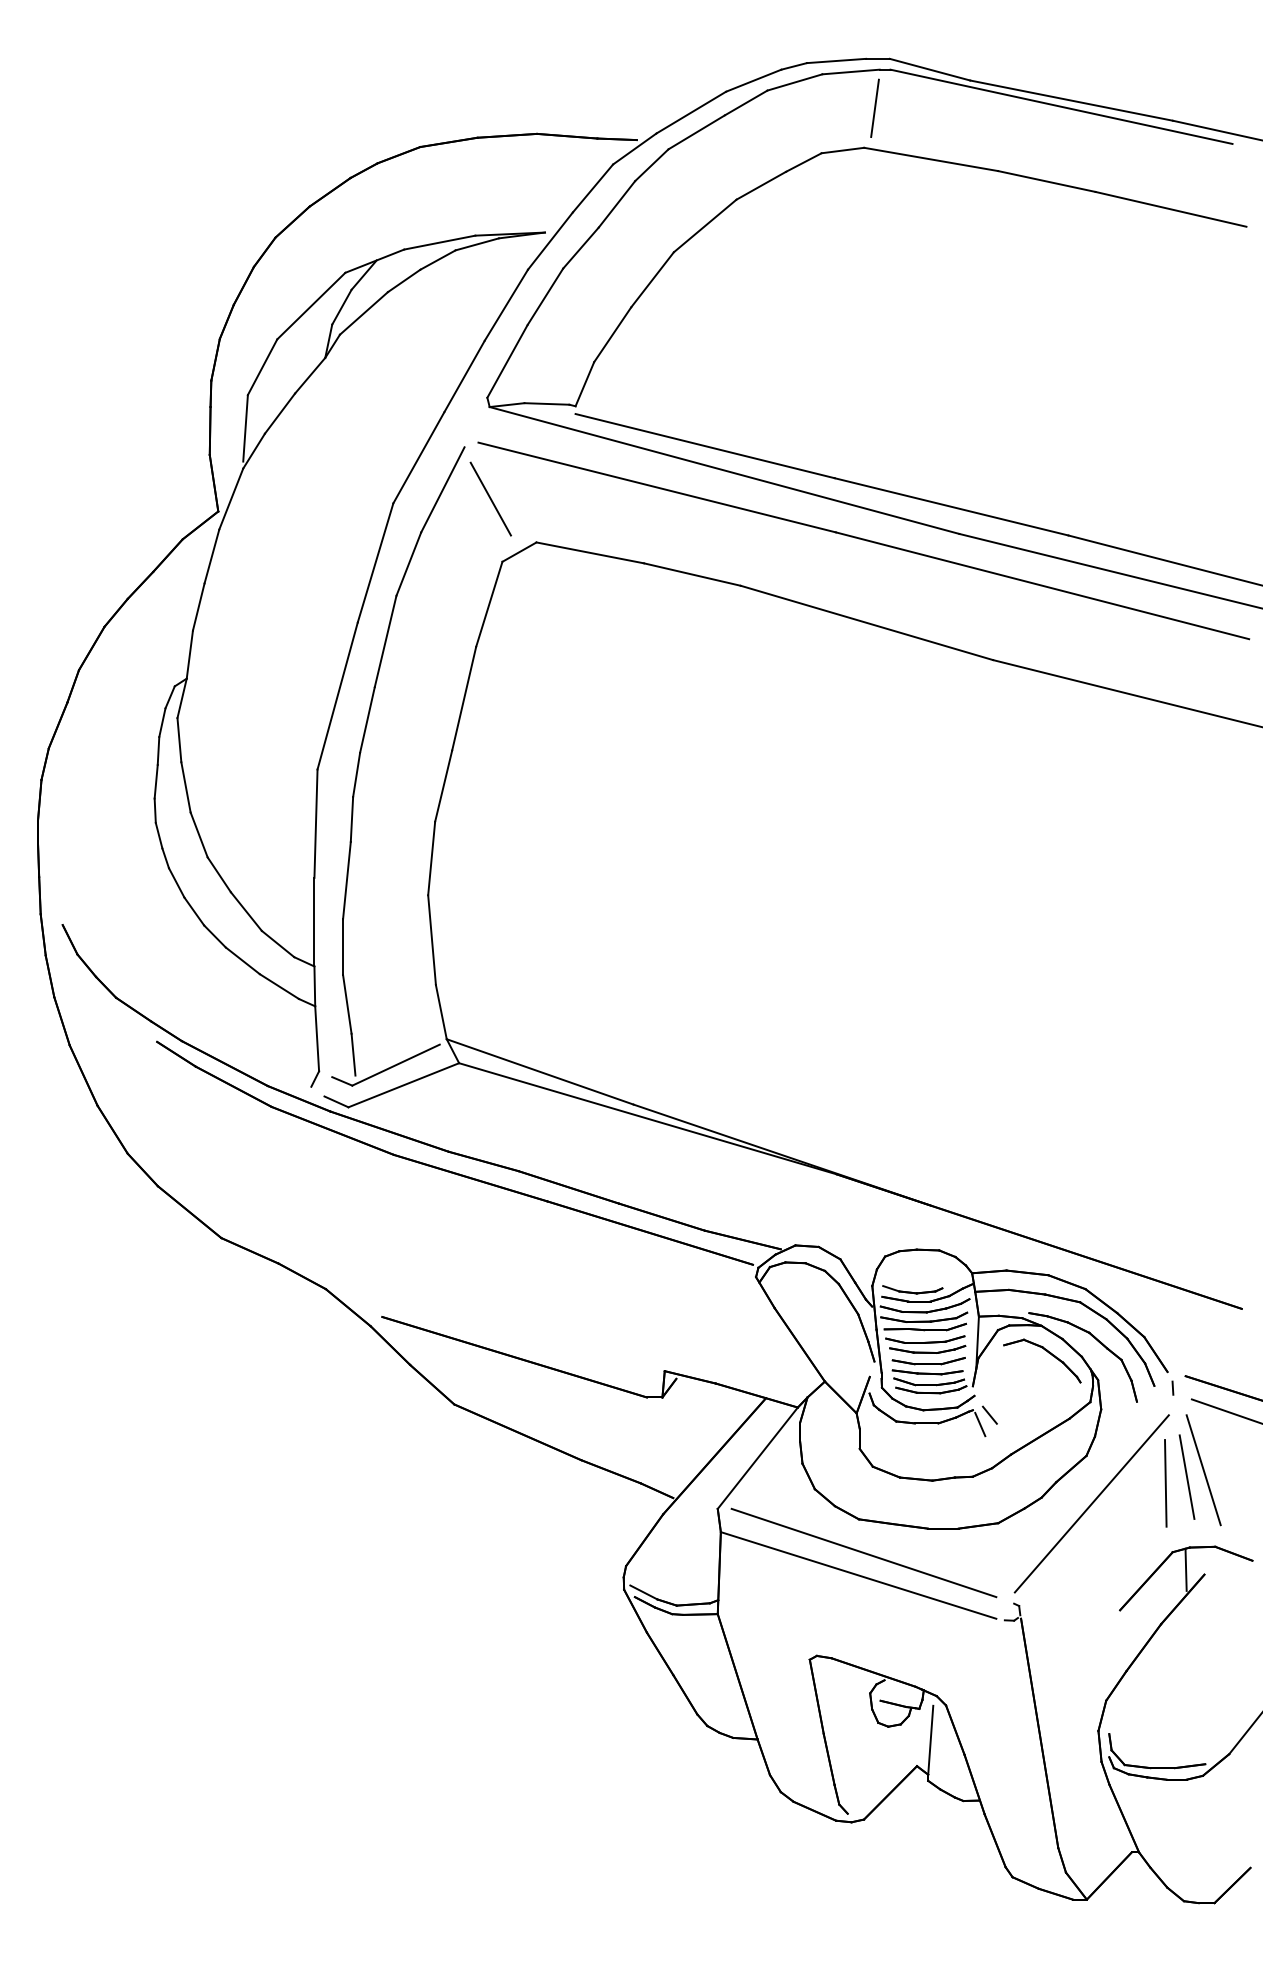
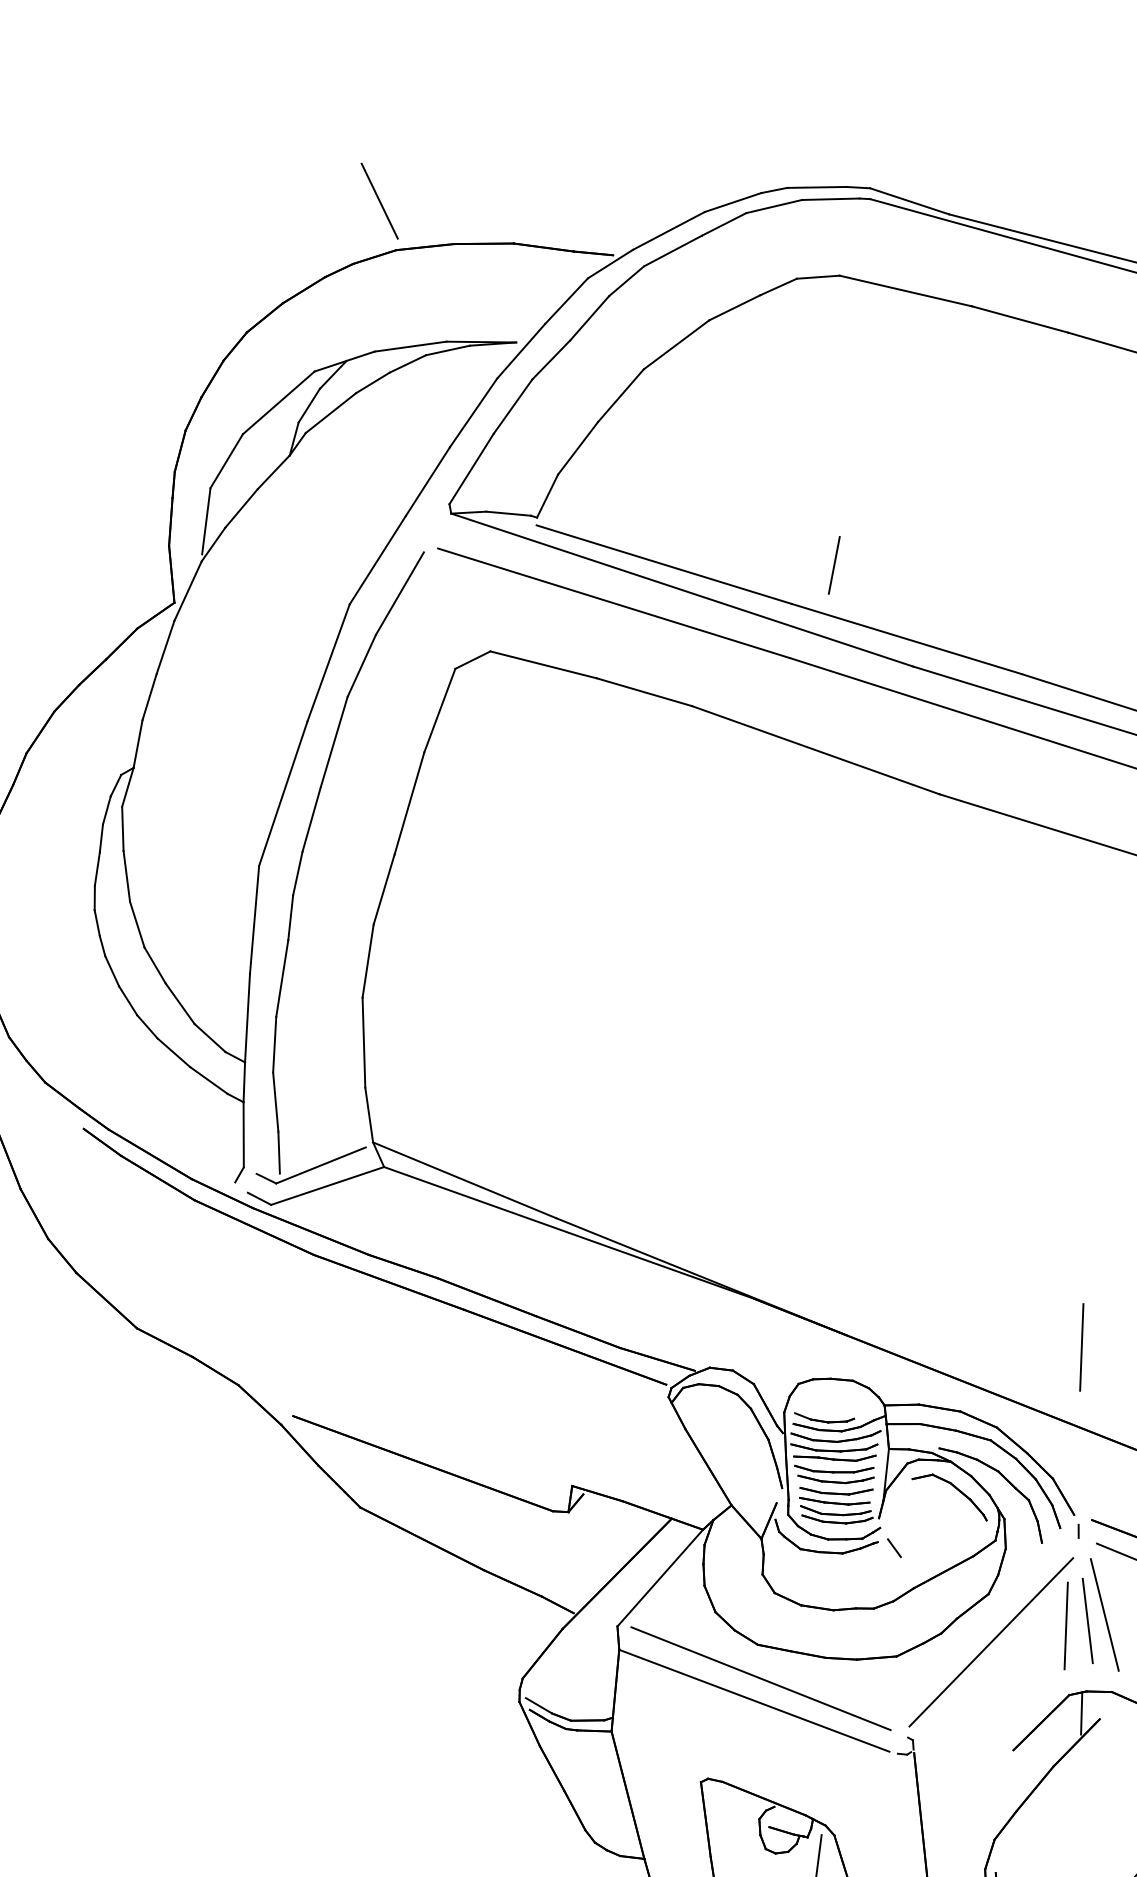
line: (874, 107) -> (833, 564), moved
line: (490, 498) -> (379, 200), moved
line: (1165, 1204) -> (1081, 1347), added
line: (980, 1424) -> (884, 1556), removed

